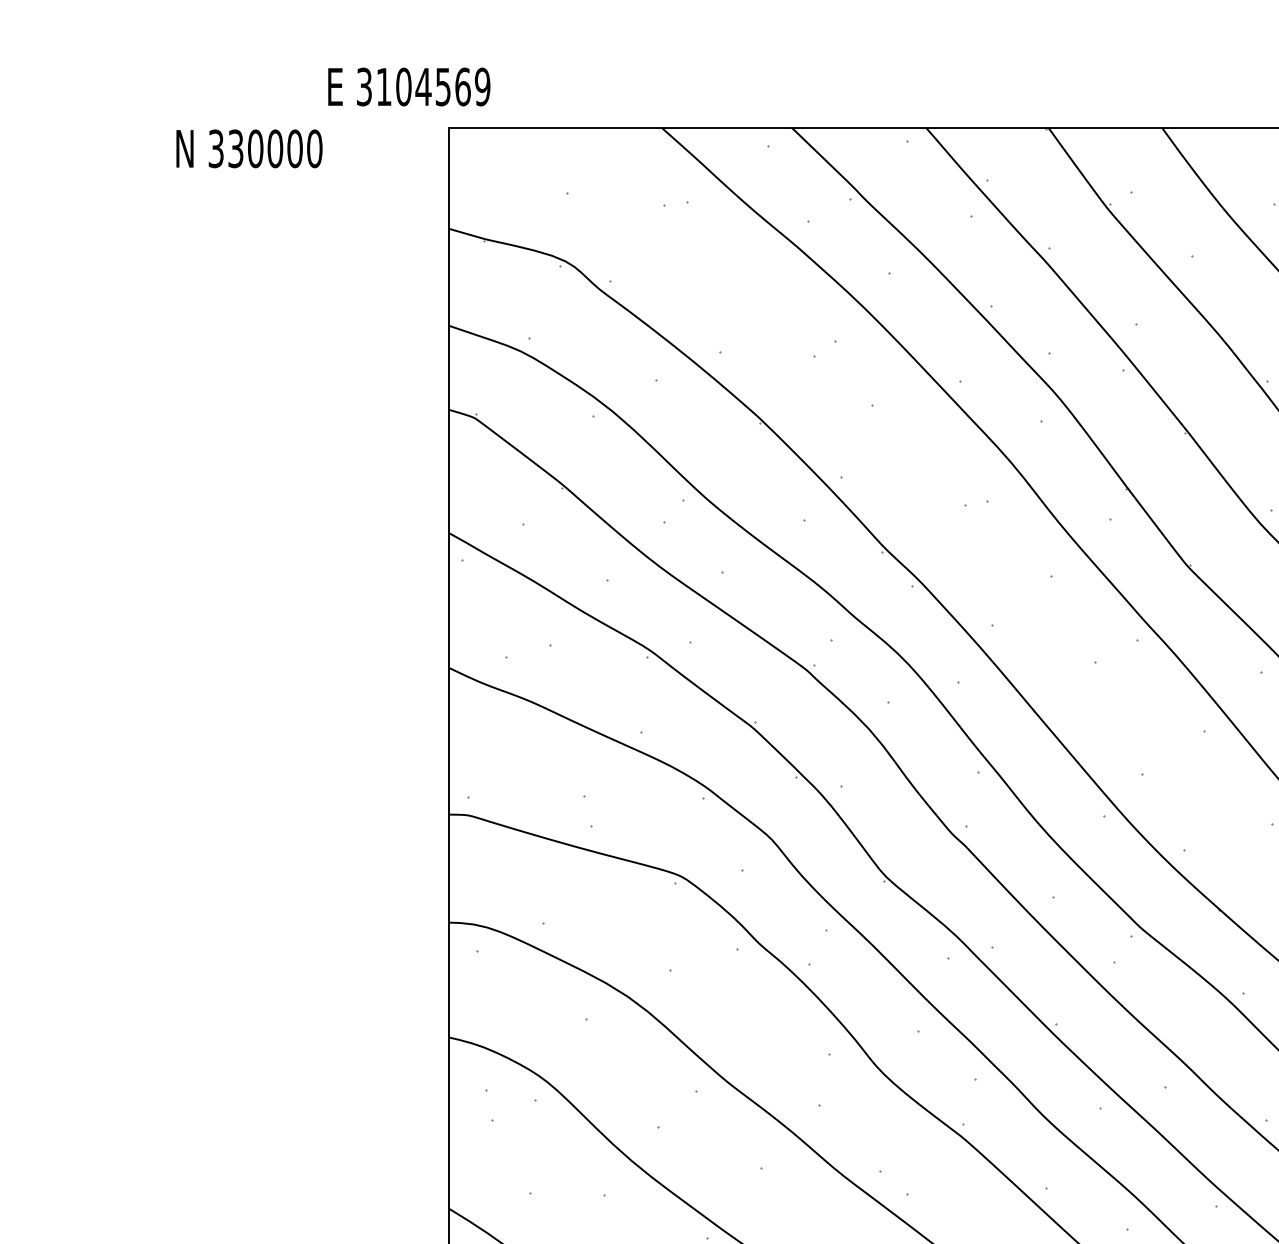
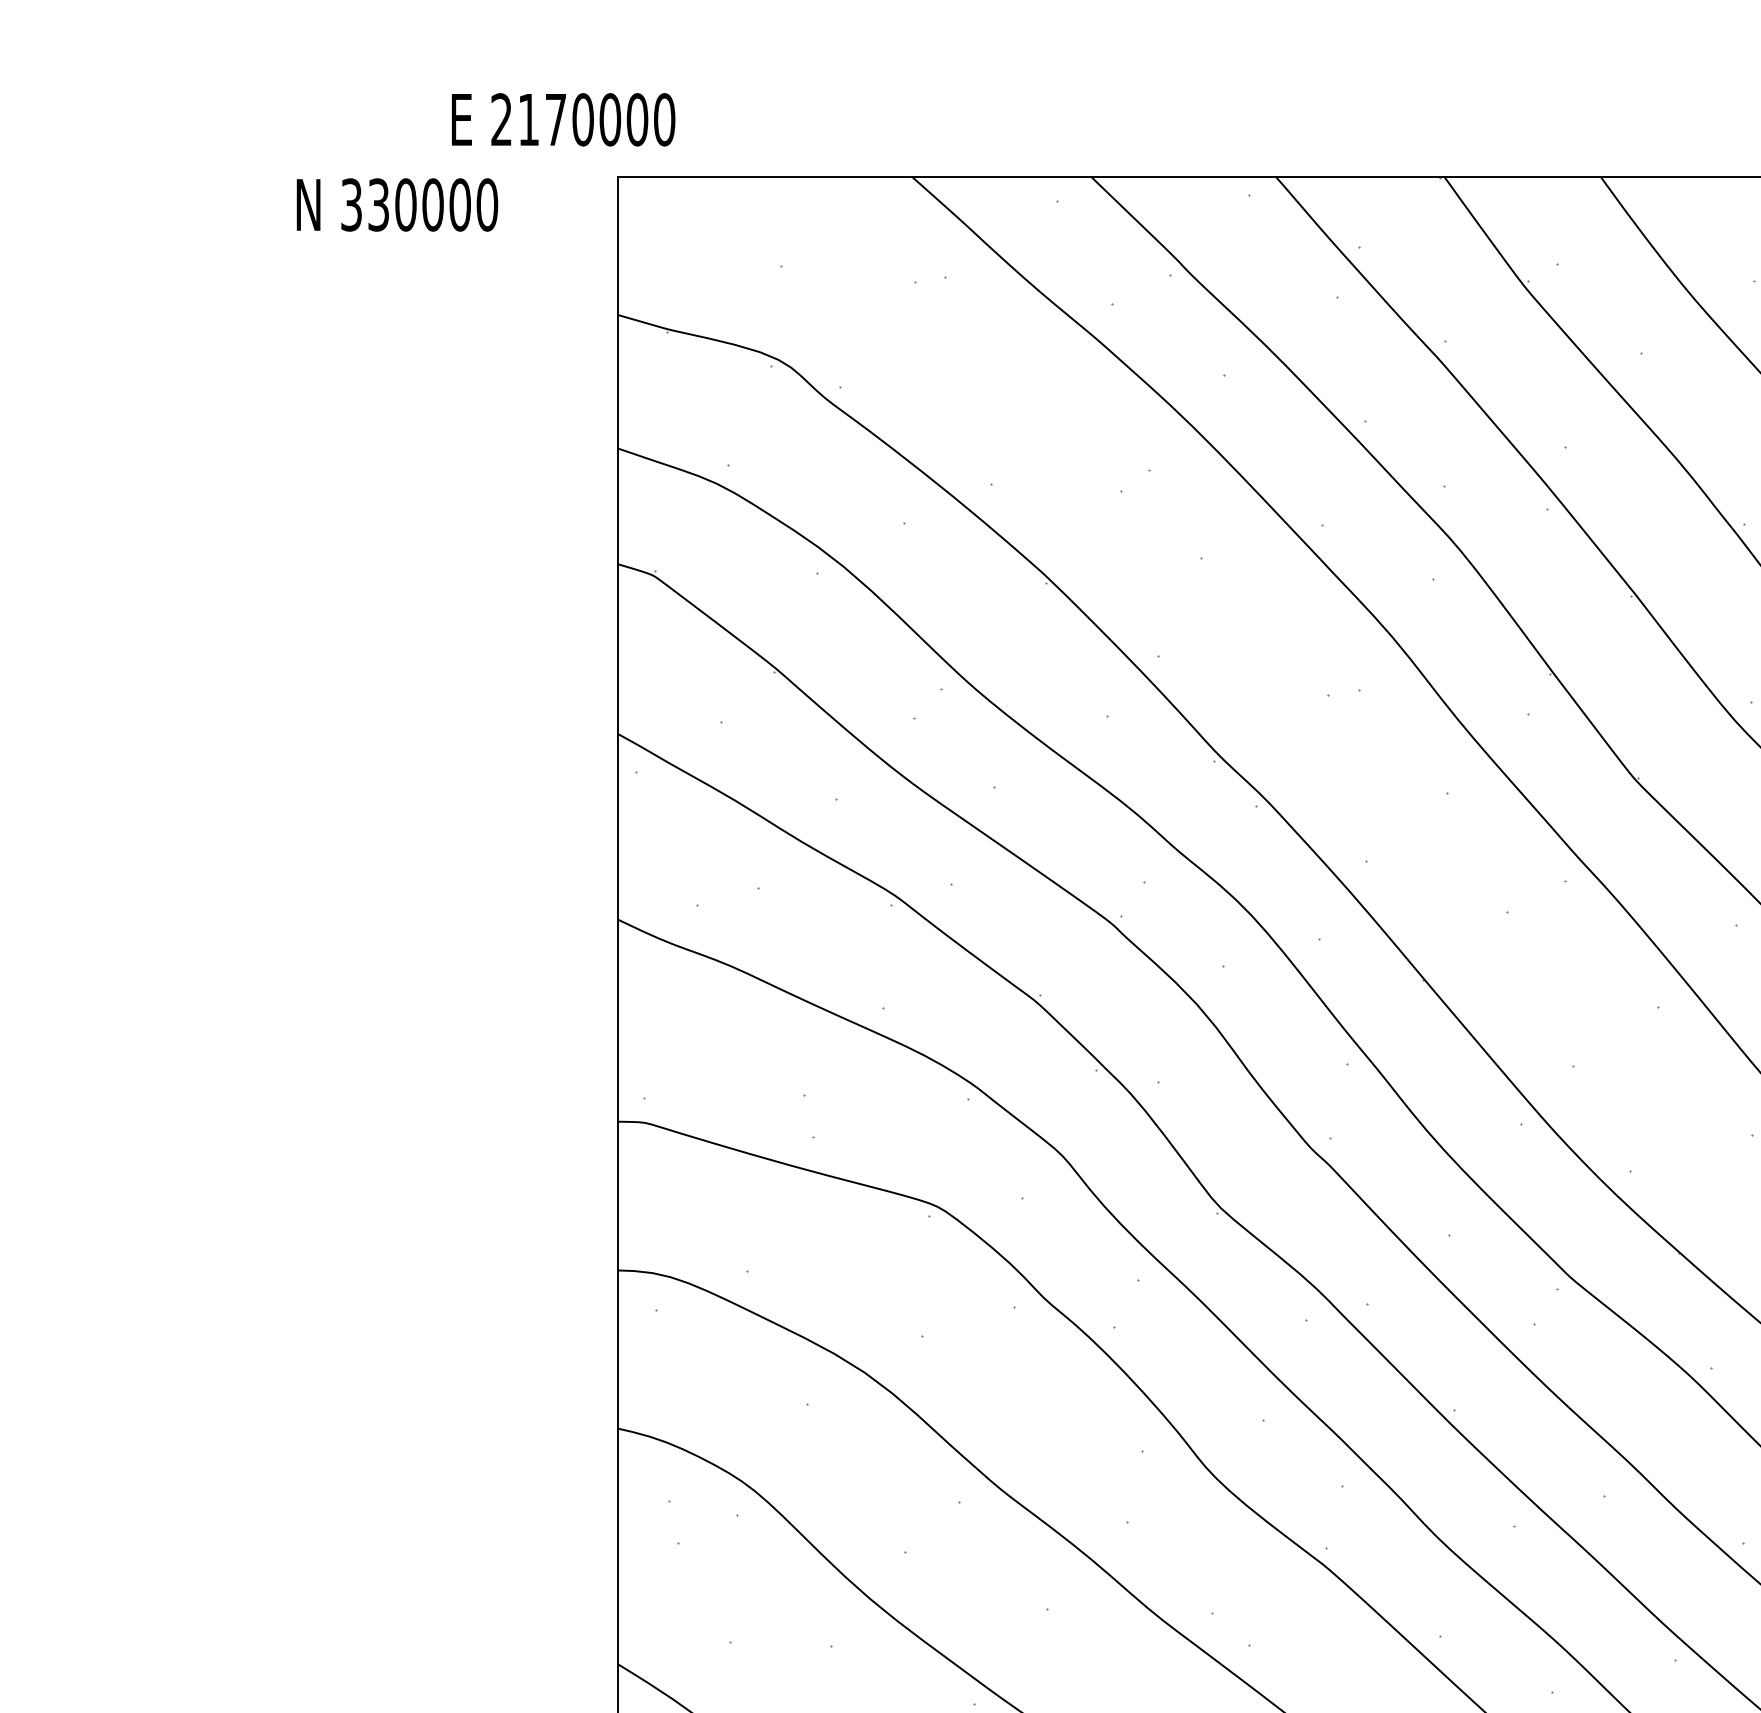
text: (423, 86) -> (583, 119), 3104569 -> 2170000
text: (249, 148) -> (397, 204), moved

